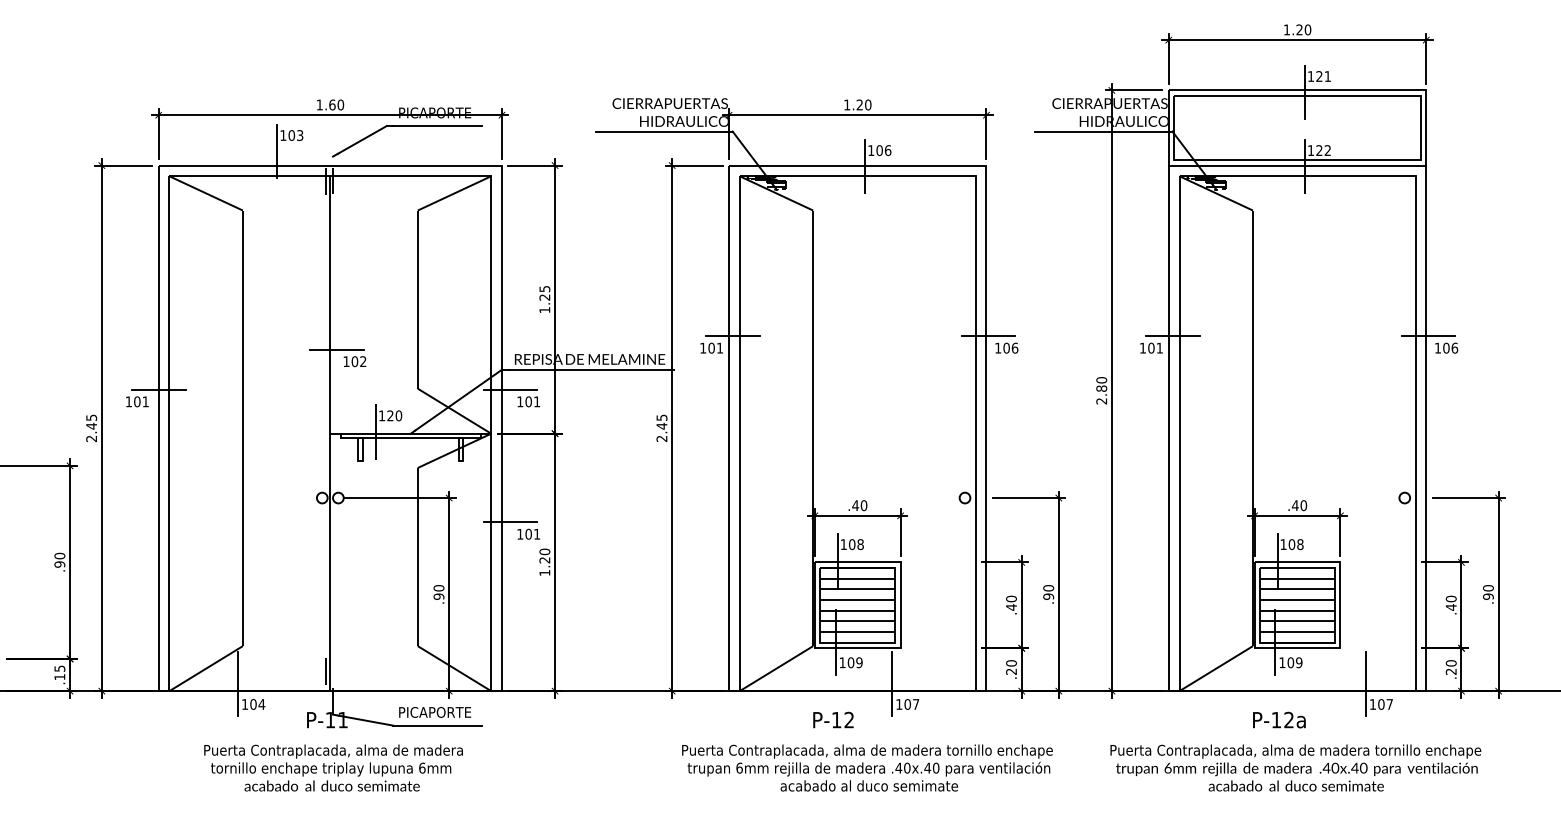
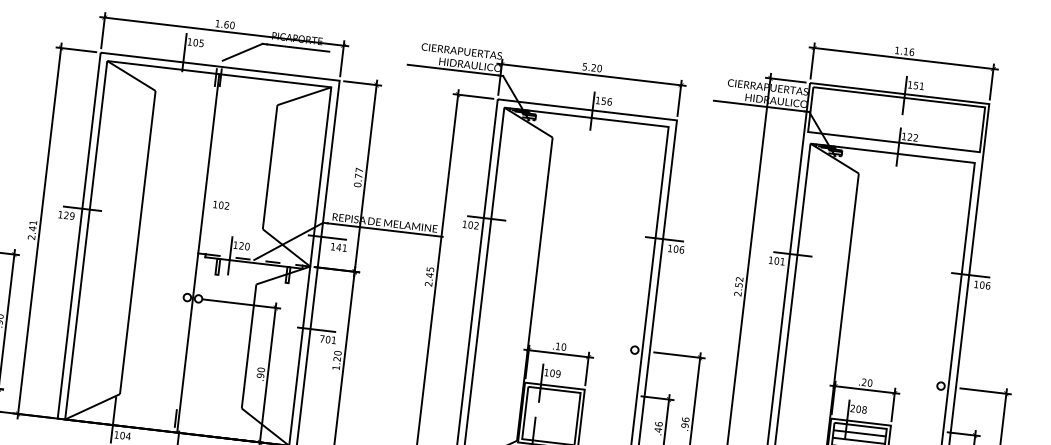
text: (1303, 29) -> (908, 51), 1.20 -> 1.16
text: (1319, 76) -> (916, 85), 121 -> 151
text: (847, 104) -> (585, 66), 1.20 -> 5.20
text: (300, 134) -> (201, 42), 103 -> 105
text: (879, 150) -> (603, 101), 106 -> 156
line: (1297, 165) -> (893, 145), removed
text: (544, 299) -> (358, 177), 1.25 -> 0.77
text: (719, 347) -> (476, 225), 101 -> 102
line: (336, 349) -> (209, 195), removed
text: (1101, 384) -> (739, 282), 2.80 -> 2.52
text: (141, 401) -> (69, 215), 101 -> 129
text: (528, 401) -> (338, 247), 101 -> 141
text: (91, 417) -> (33, 222), 2.45 -> 2.41
line: (410, 433) -> (254, 259), solid -> dashed
text: (855, 505) -> (557, 346), .40 -> .10
text: (1294, 505) -> (863, 382), .40 -> .20
text: (520, 534) -> (322, 339), 101 -> 701
text: (860, 544) -> (558, 373), 108 -> 109
text: (1283, 544) -> (852, 408), 108 -> 208
text: (1048, 588) -> (685, 419), .90 -> .96
text: (1011, 598) -> (659, 423), .40 -> .46
hatch: (857, 599) -> (551, 411), removed

